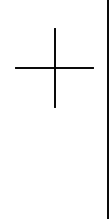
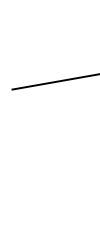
line: (54, 67) -> (57, 81), removed

